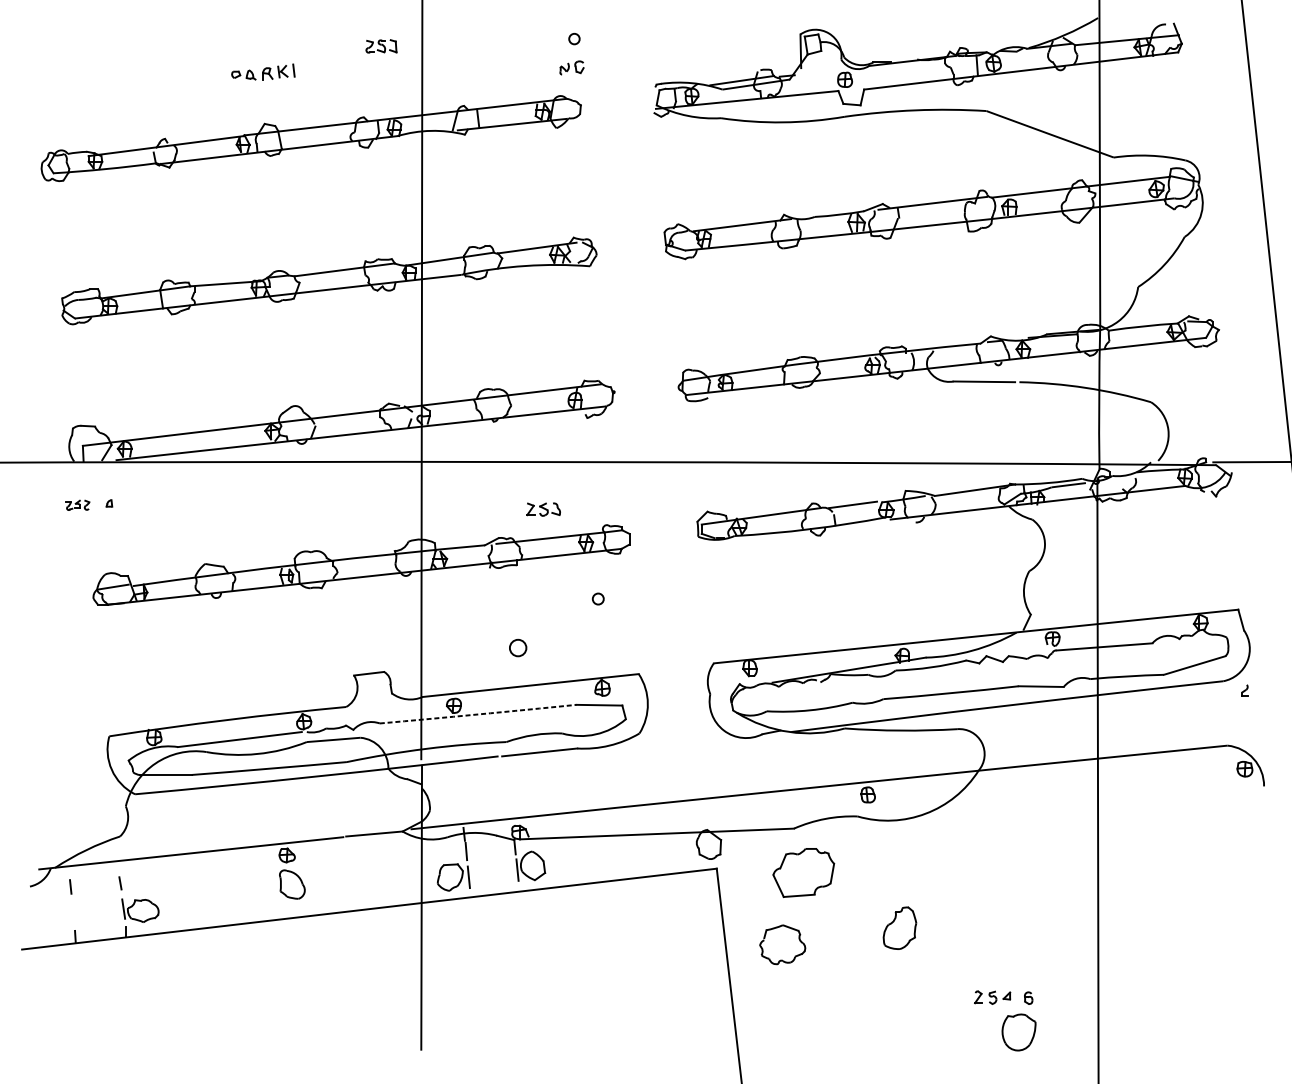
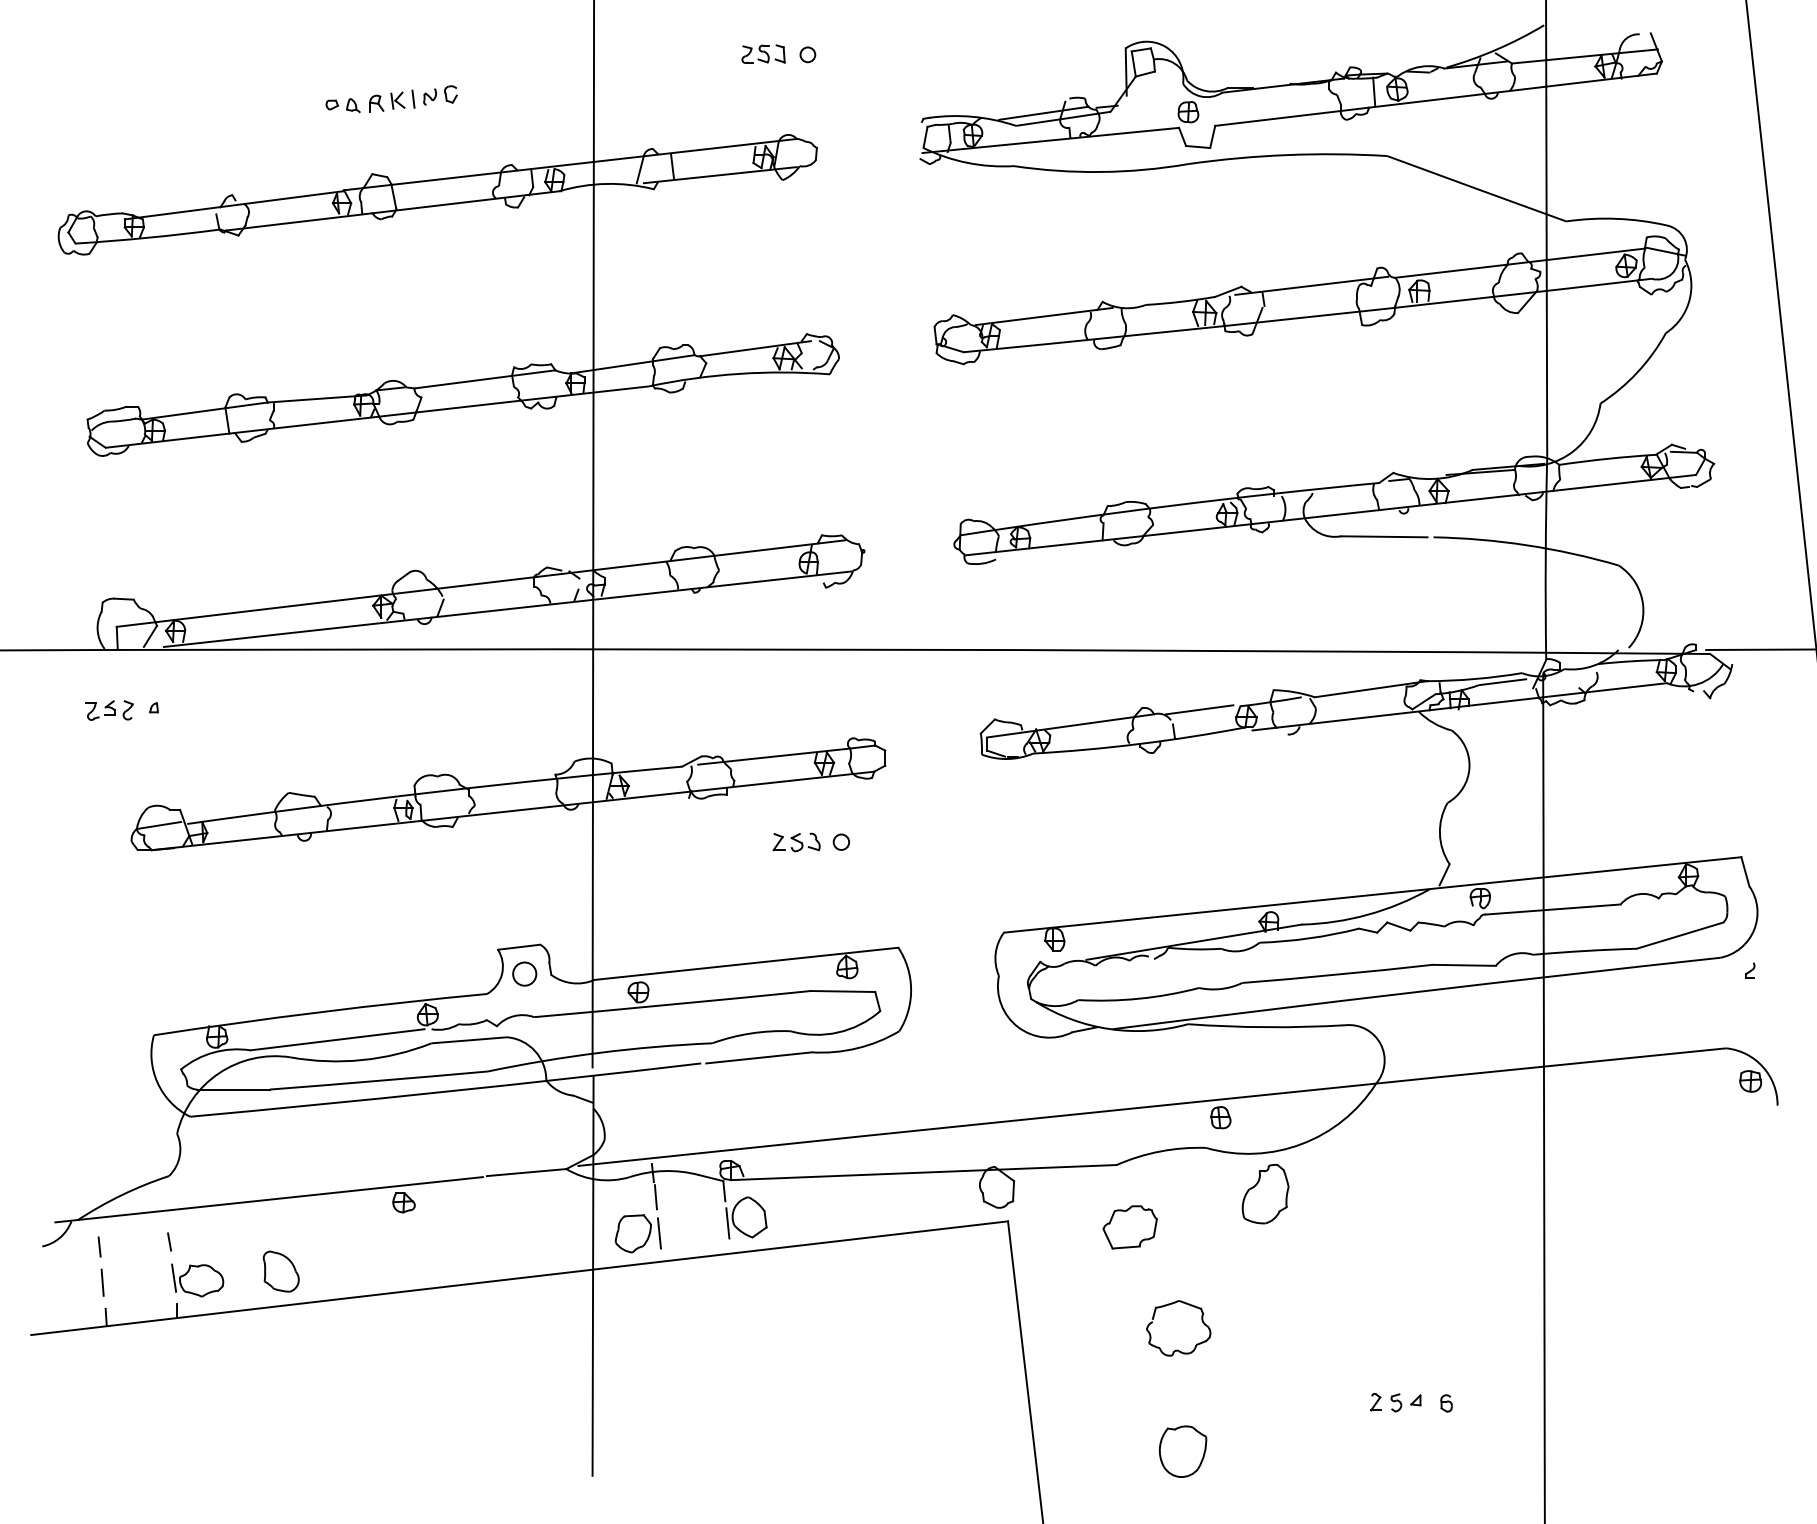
part: (381, 45) -> (763, 53), moved
part: (572, 67) -> (440, 95), moved
part: (77, 505) -> (109, 710), size x1.43
part: (543, 509) -> (796, 842), moved
circle: (517, 647) -> (524, 973), moved
arc: (478, 714) -> (672, 1004), dashed -> solid
part: (803, 873) -> (1129, 1227), size x0.62
part: (291, 884) -> (280, 1271), moved
line: (72, 912) -> (102, 1282), added
part: (899, 927) -> (1265, 1193), moved
part: (782, 959) -> (1178, 1349), moved
part: (1018, 1032) -> (1182, 1451), moved

